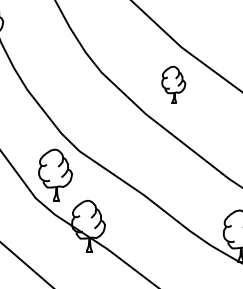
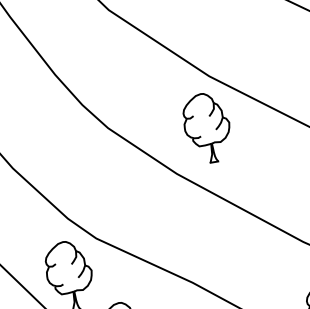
part: (173, 84) -> (207, 127), size x1.43

